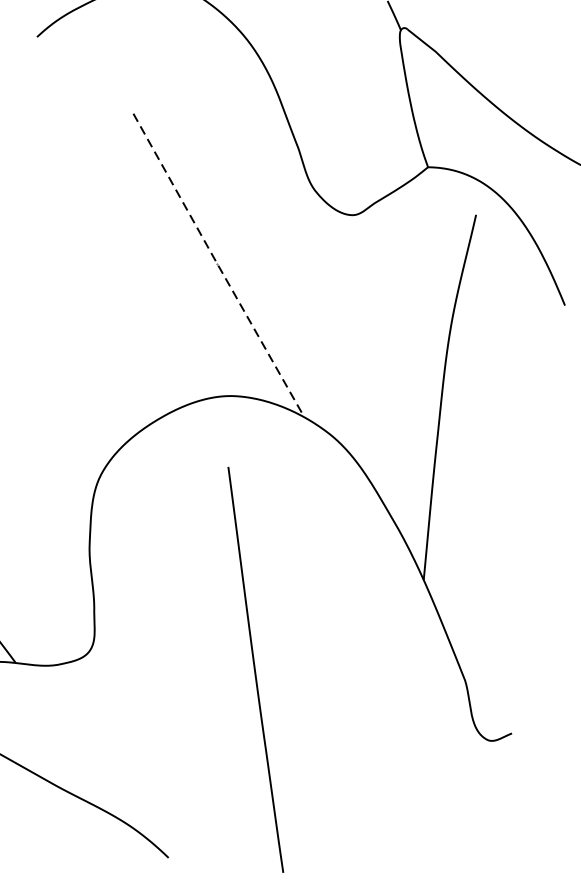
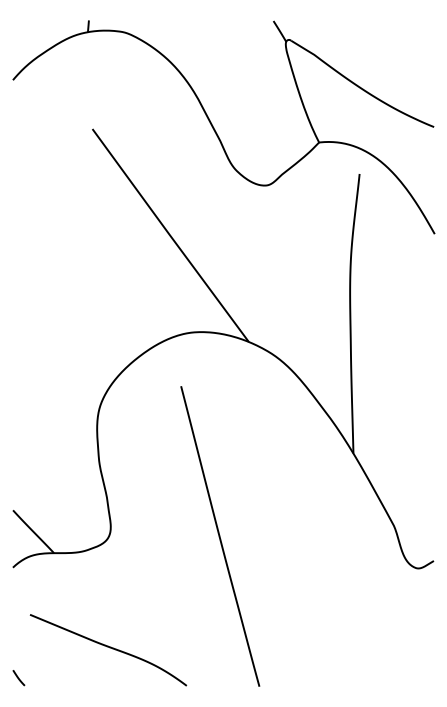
line: (217, 264) -> (169, 234), dashed -> solid
line: (256, 669) -> (220, 536), moved

